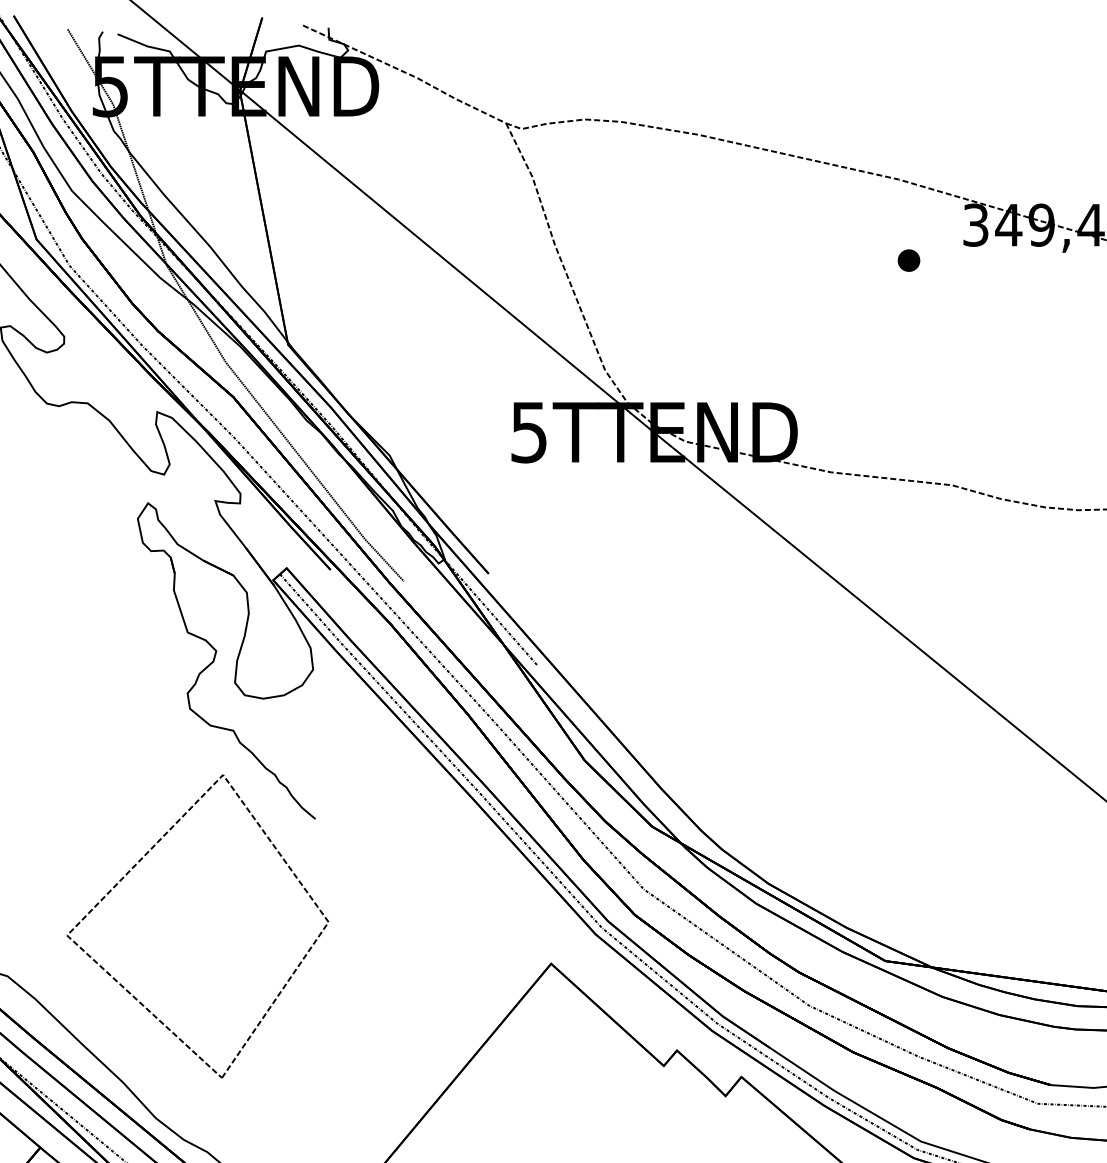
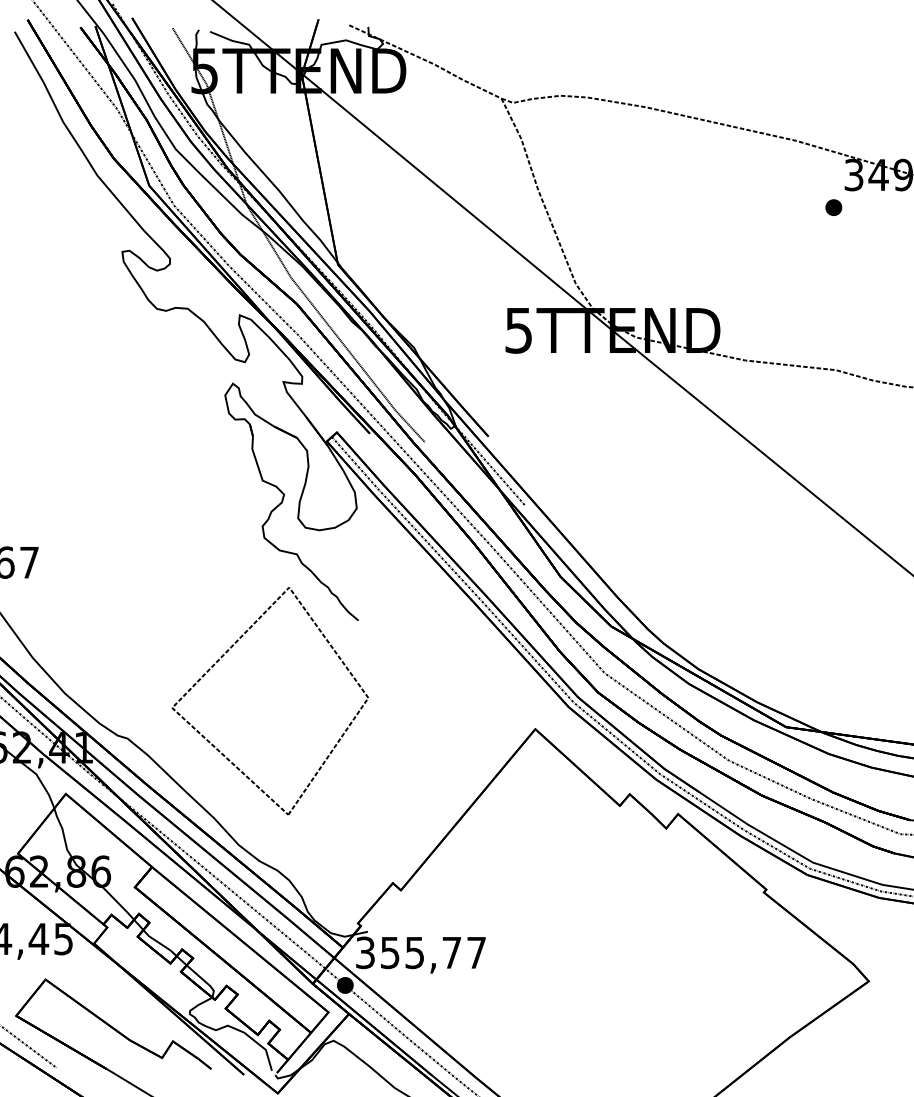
part: (908, 260) -> (833, 207), moved

